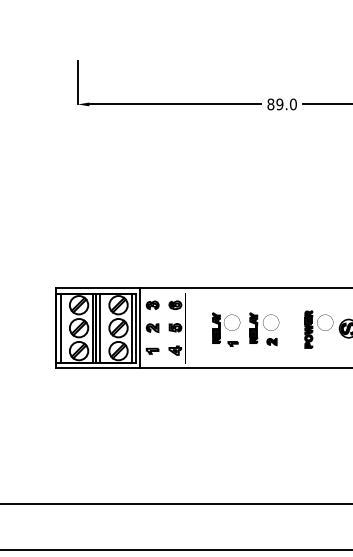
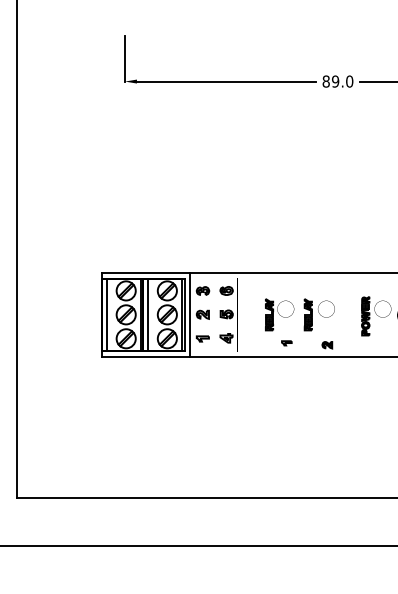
part: (272, 342) -> (327, 345), moved
part: (232, 344) -> (286, 343), moved

